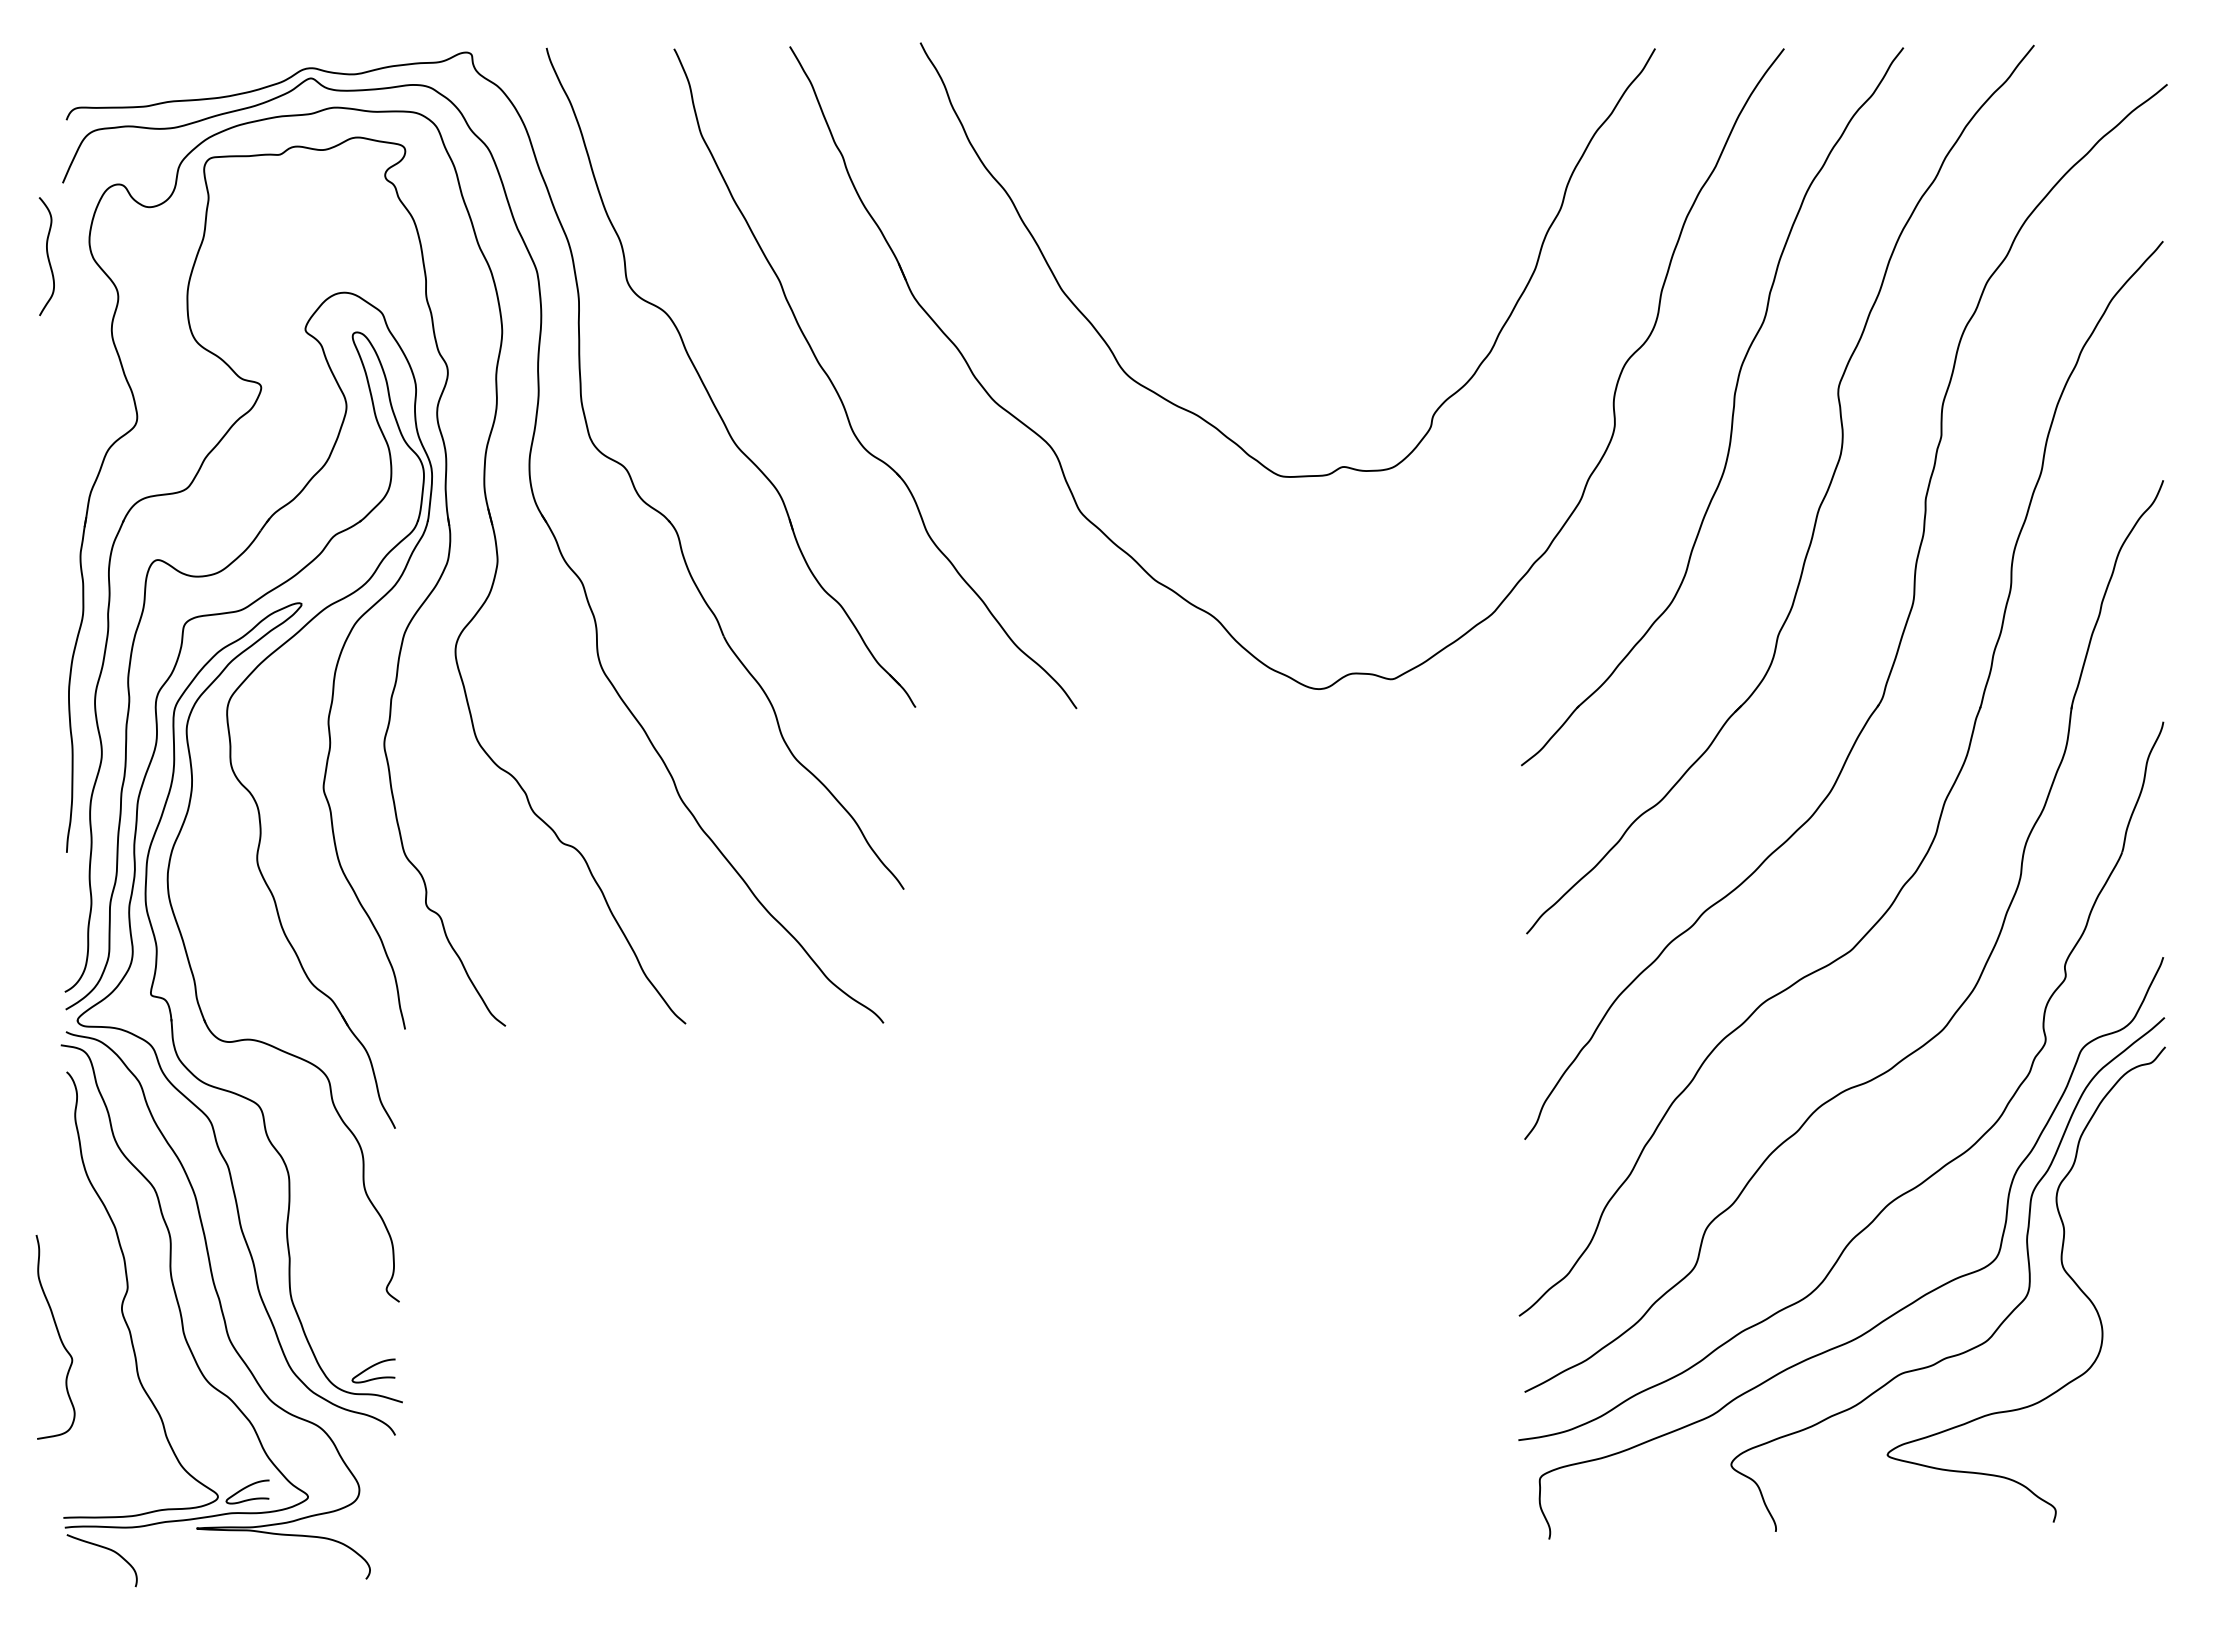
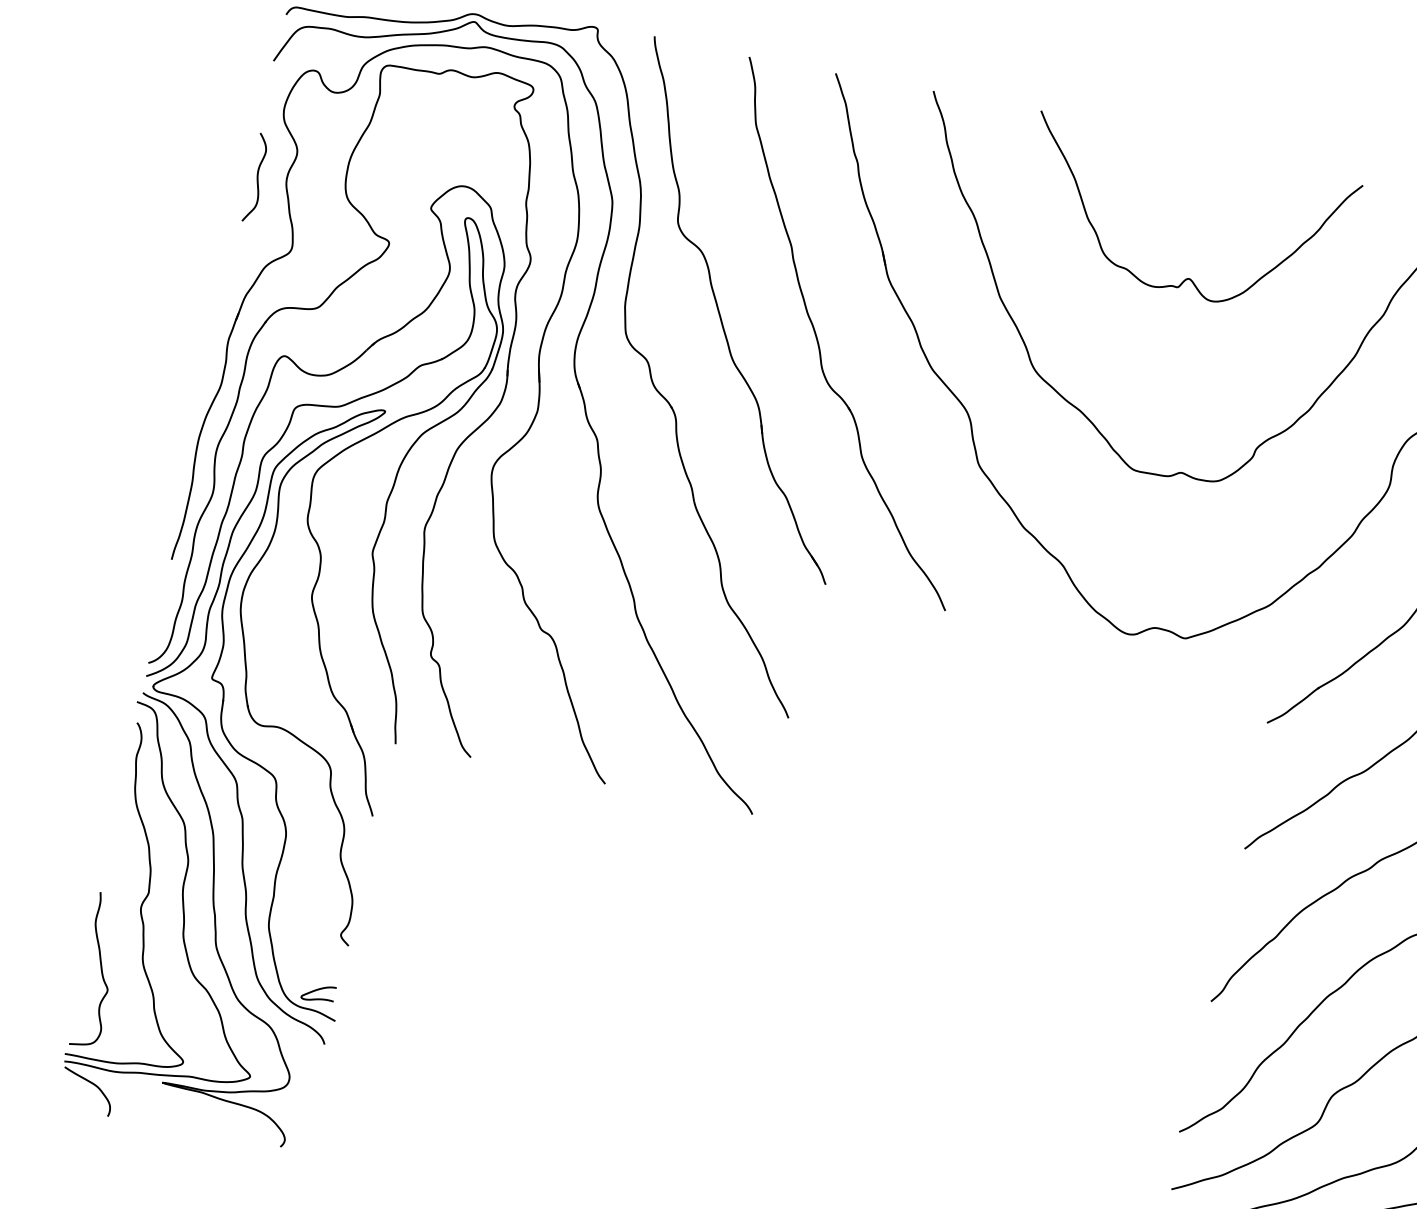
curve: (1298, 214) -> (1187, 278), added
curve: (46, 255) -> (256, 177), moved
curve: (58, 1336) -> (101, 971), moved
curve: (246, 1488) -> (205, 1060), removed

